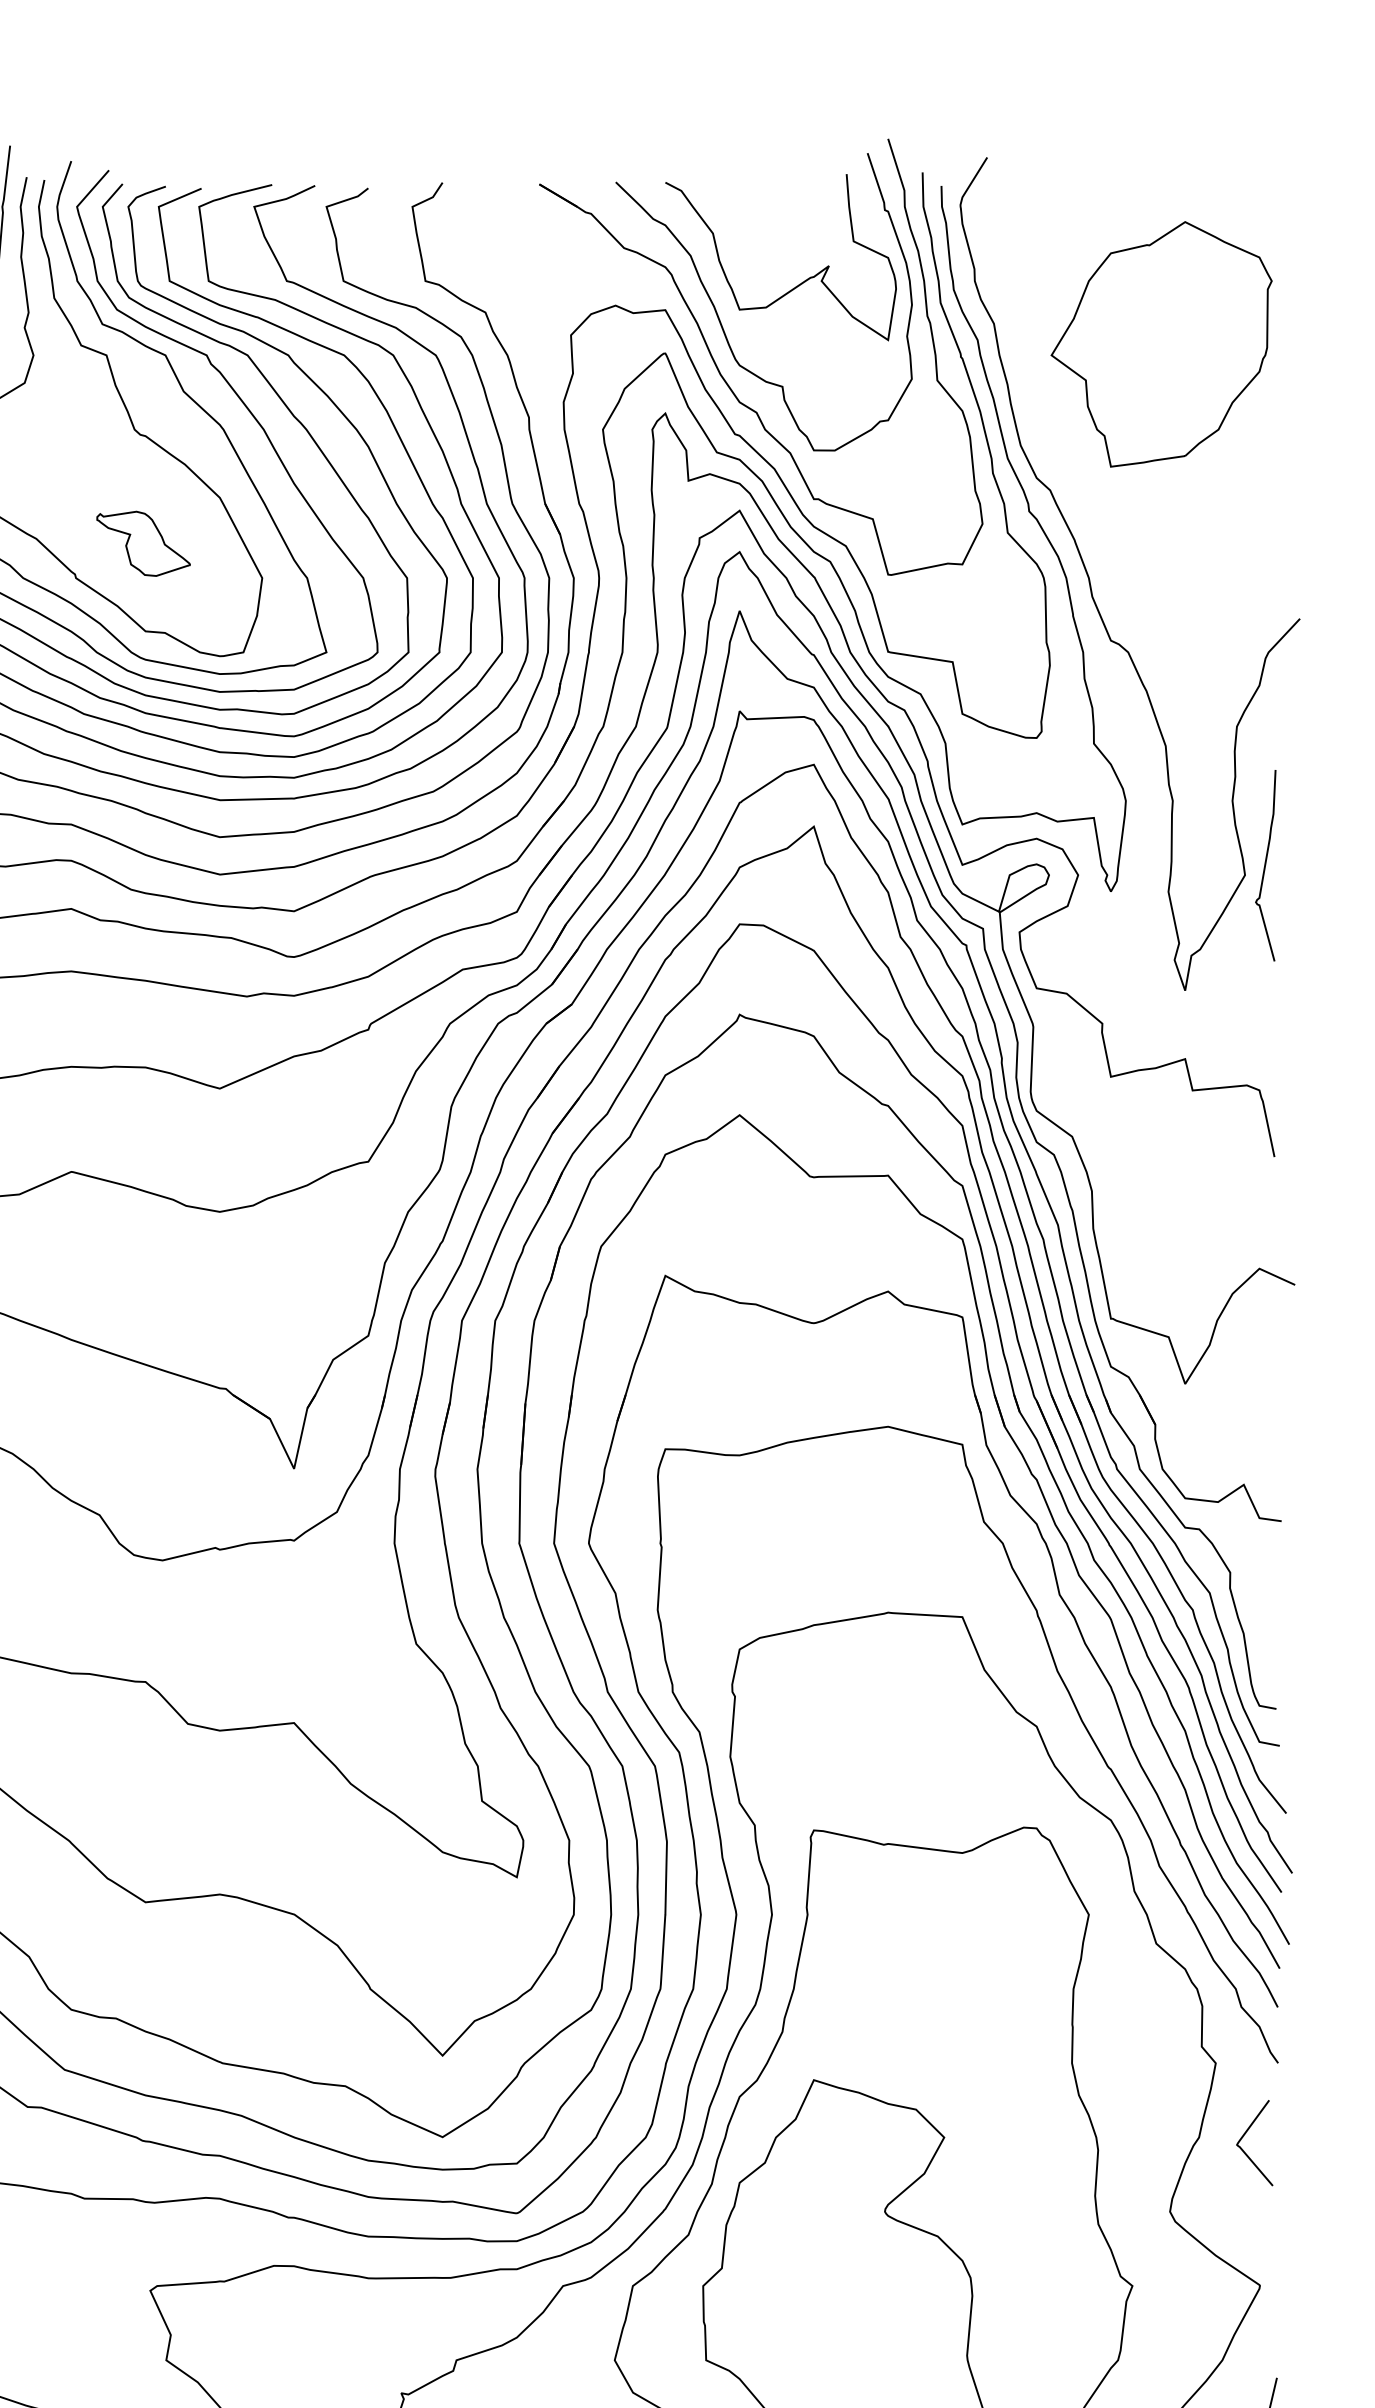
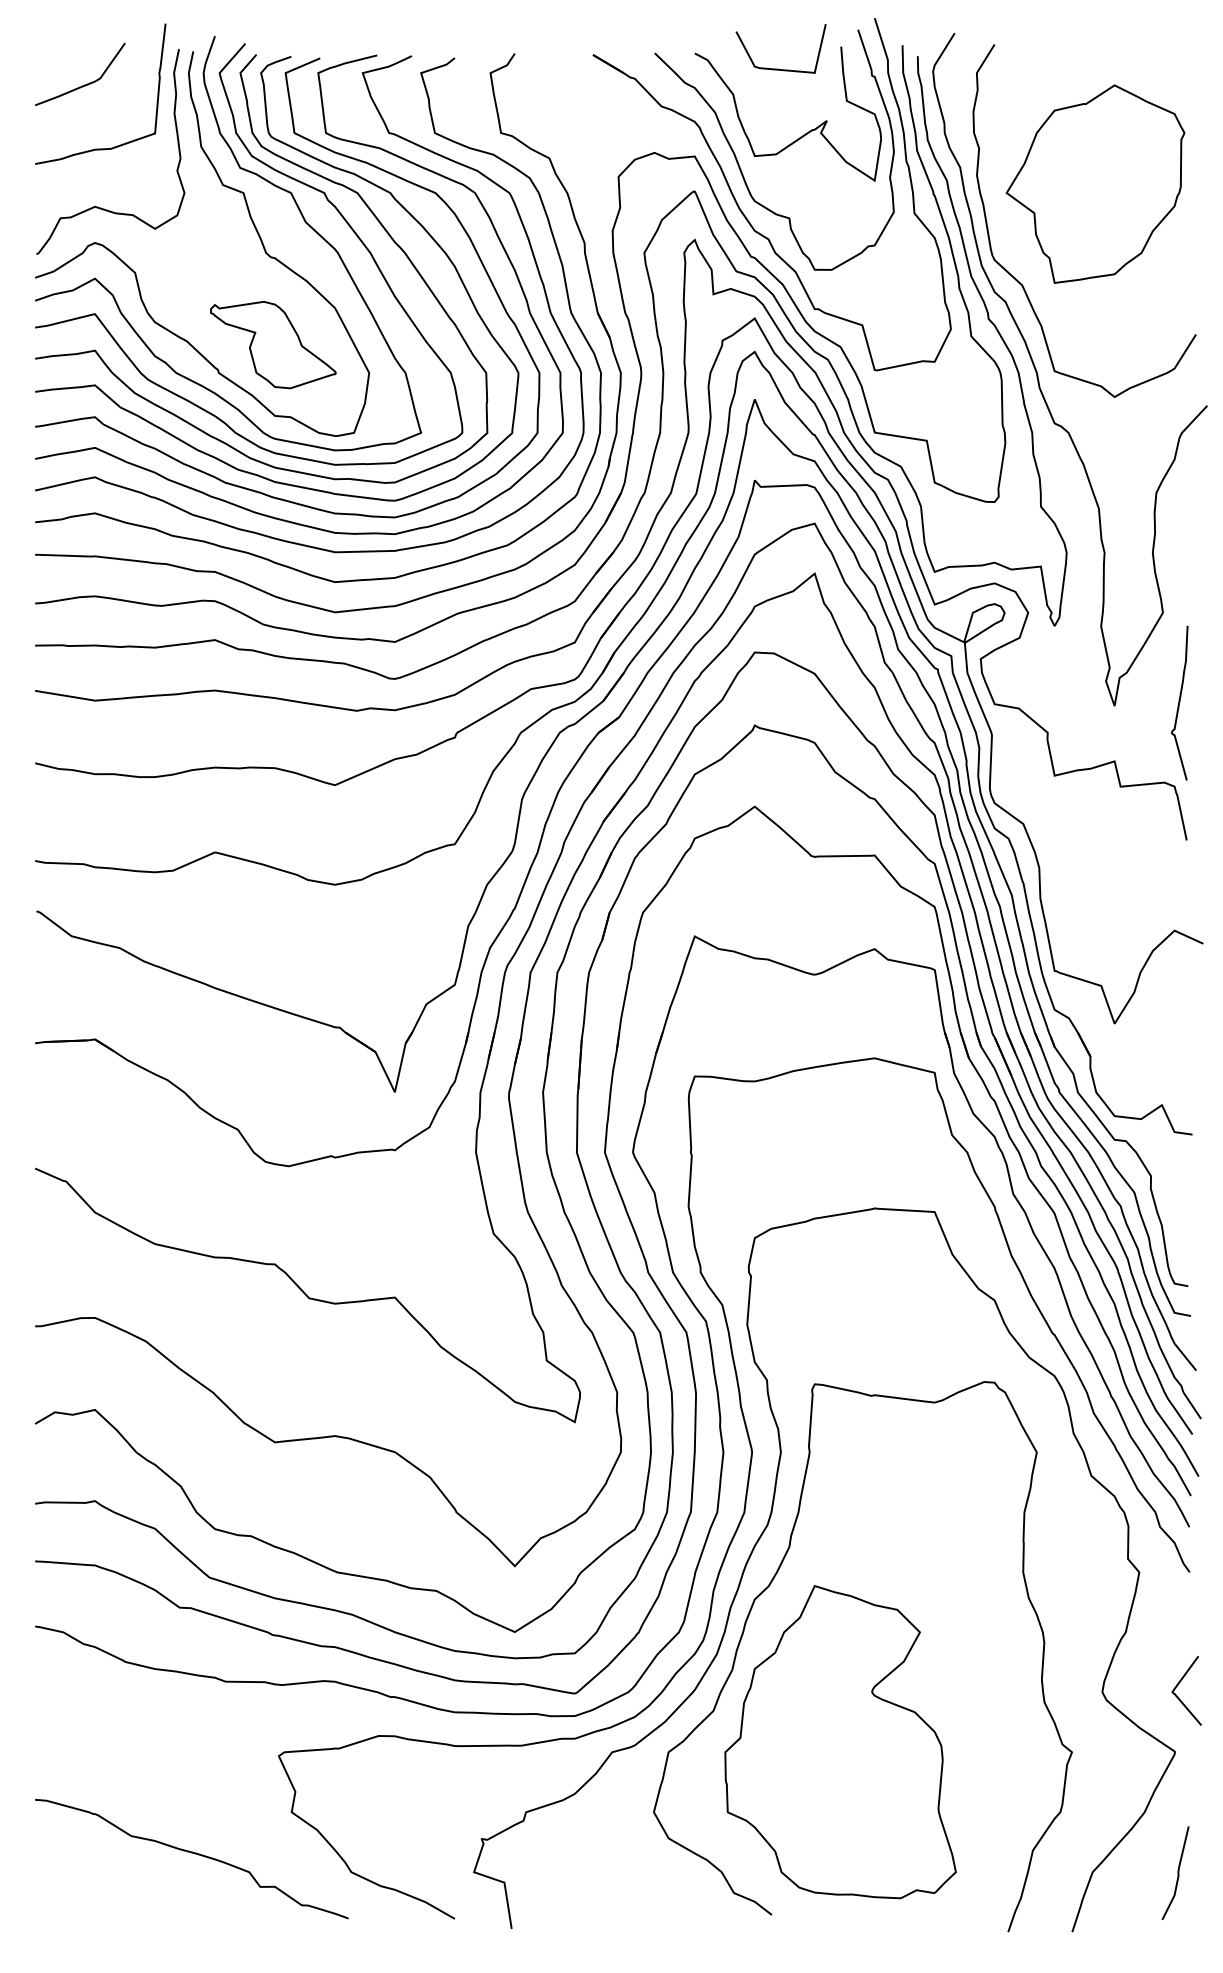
curve: (769, 201) -> (778, 68), added
curve: (1069, 467) -> (1021, 283), added
part: (143, 544) -> (273, 345), size x1.67
curve: (1265, 864) -> (1179, 702), moved
curve: (1245, 2135) -> (1179, 1684), moved

